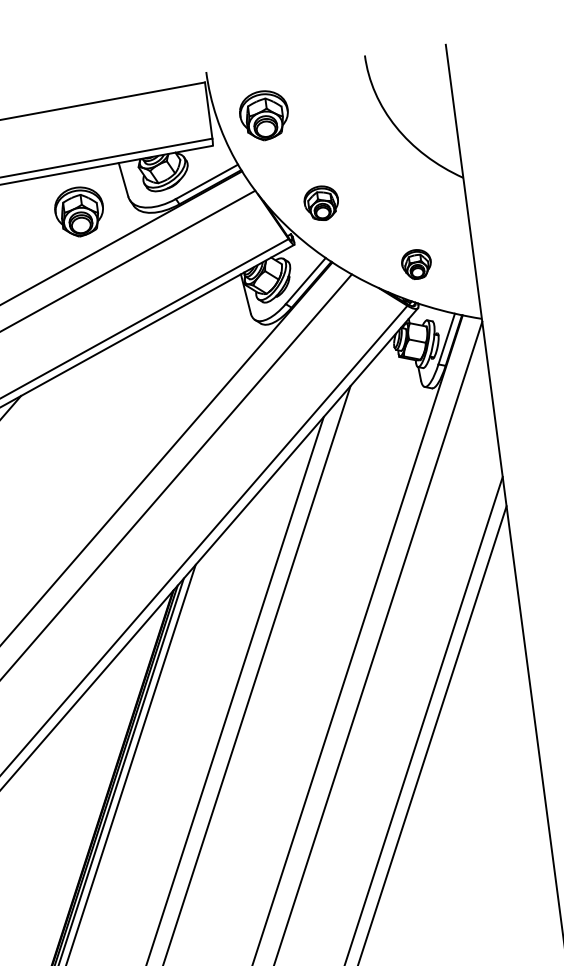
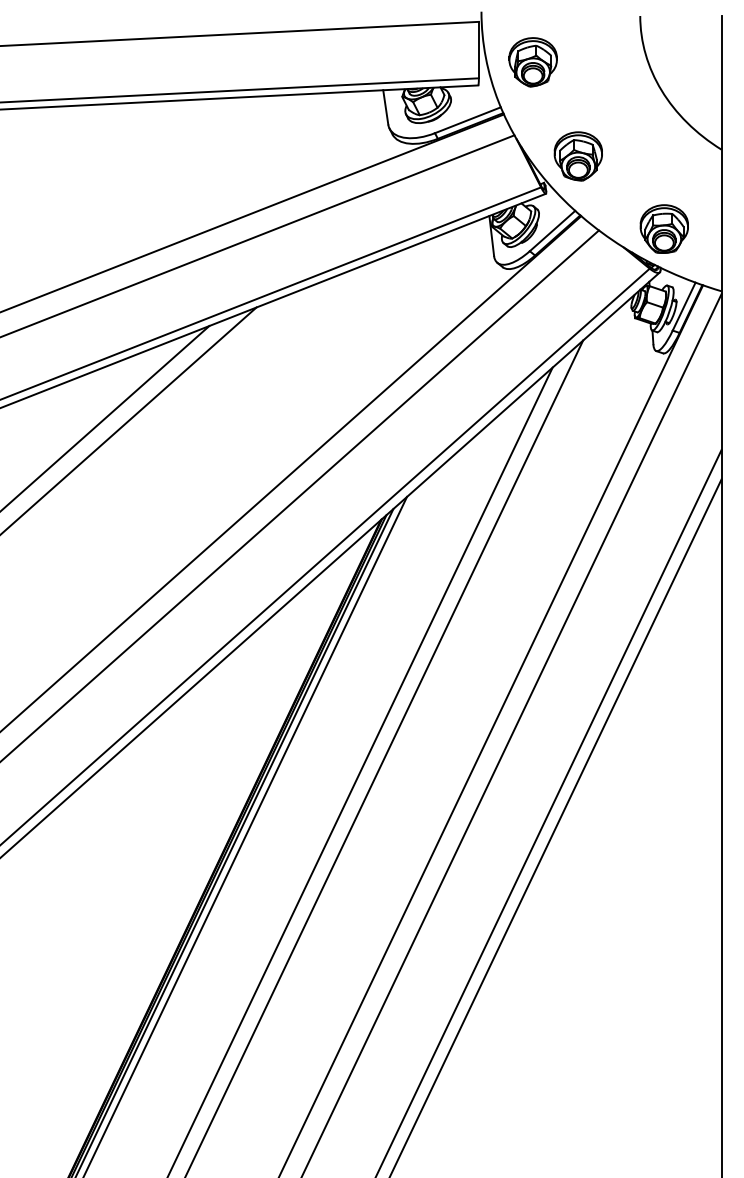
part: (320, 203) -> (577, 156), size x1.43
part: (78, 212) -> (337, 133), removed
part: (415, 263) -> (663, 228), size x1.67

